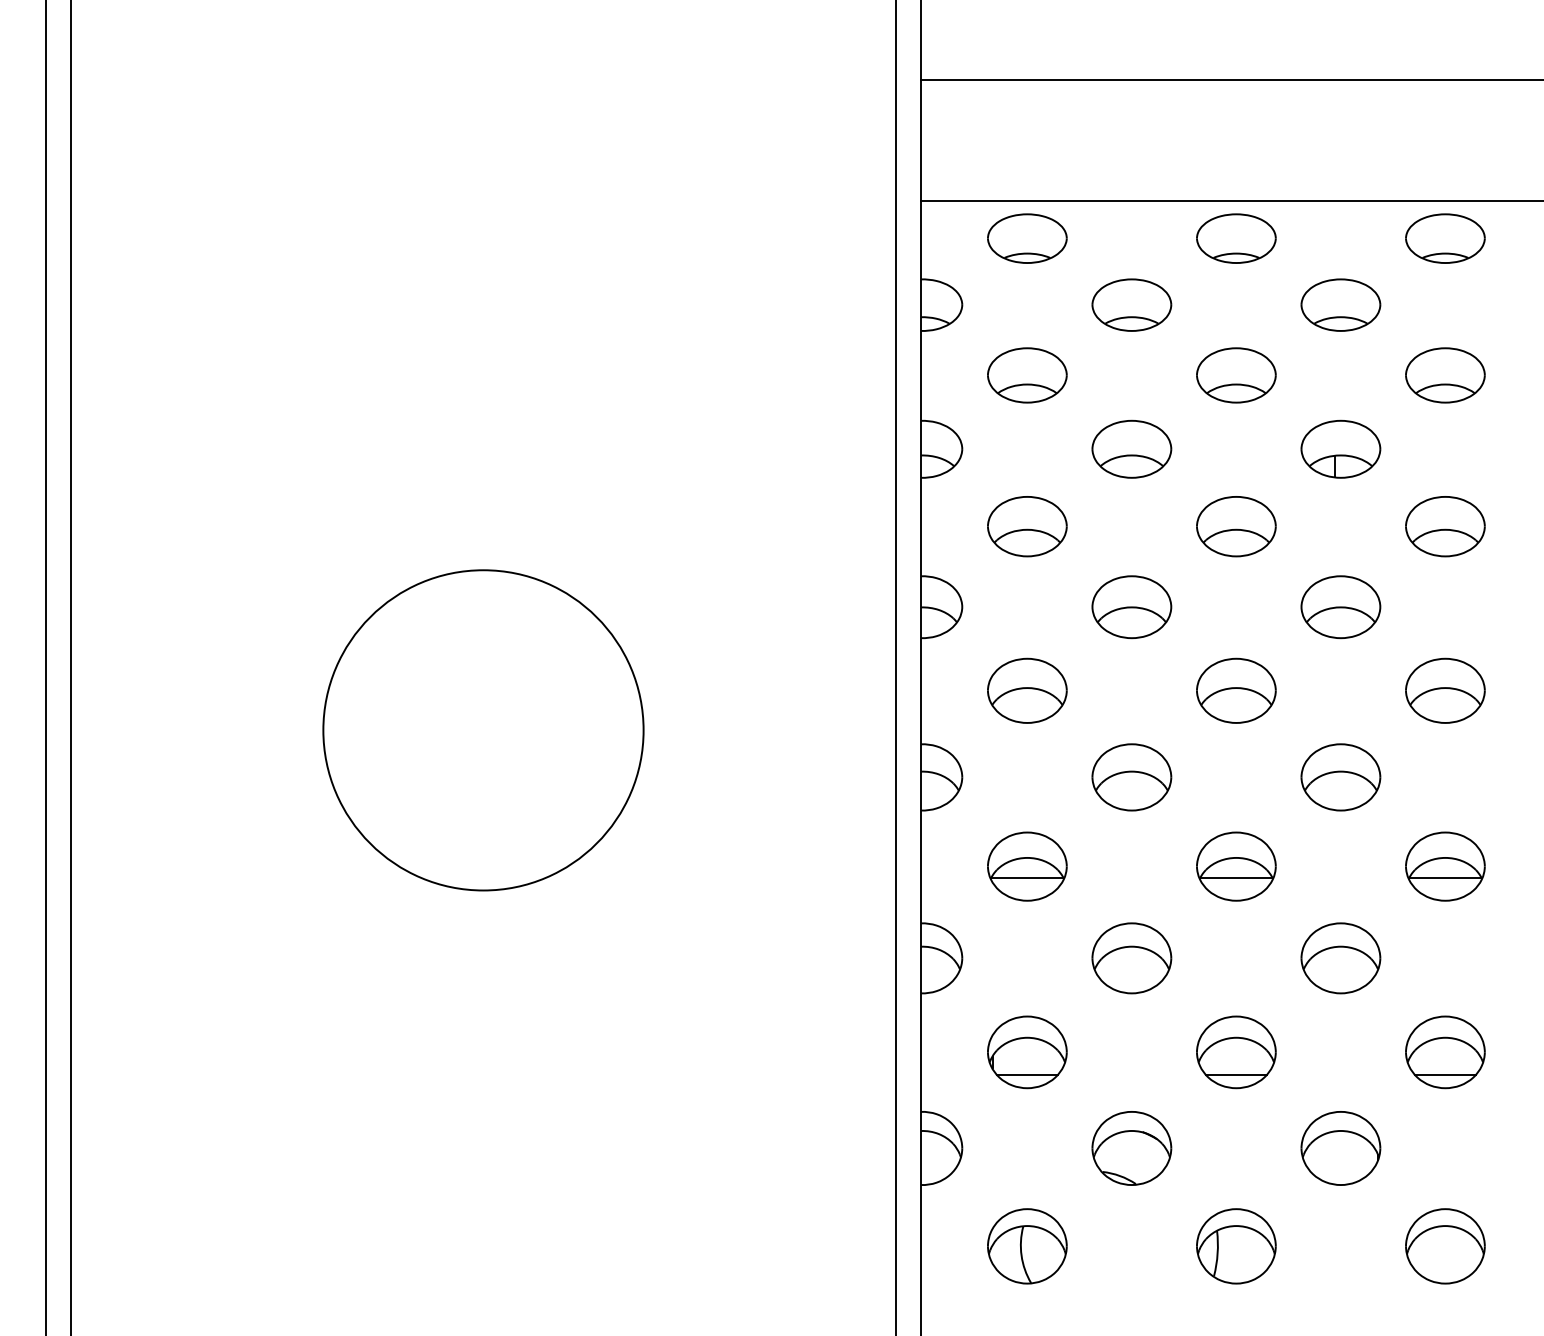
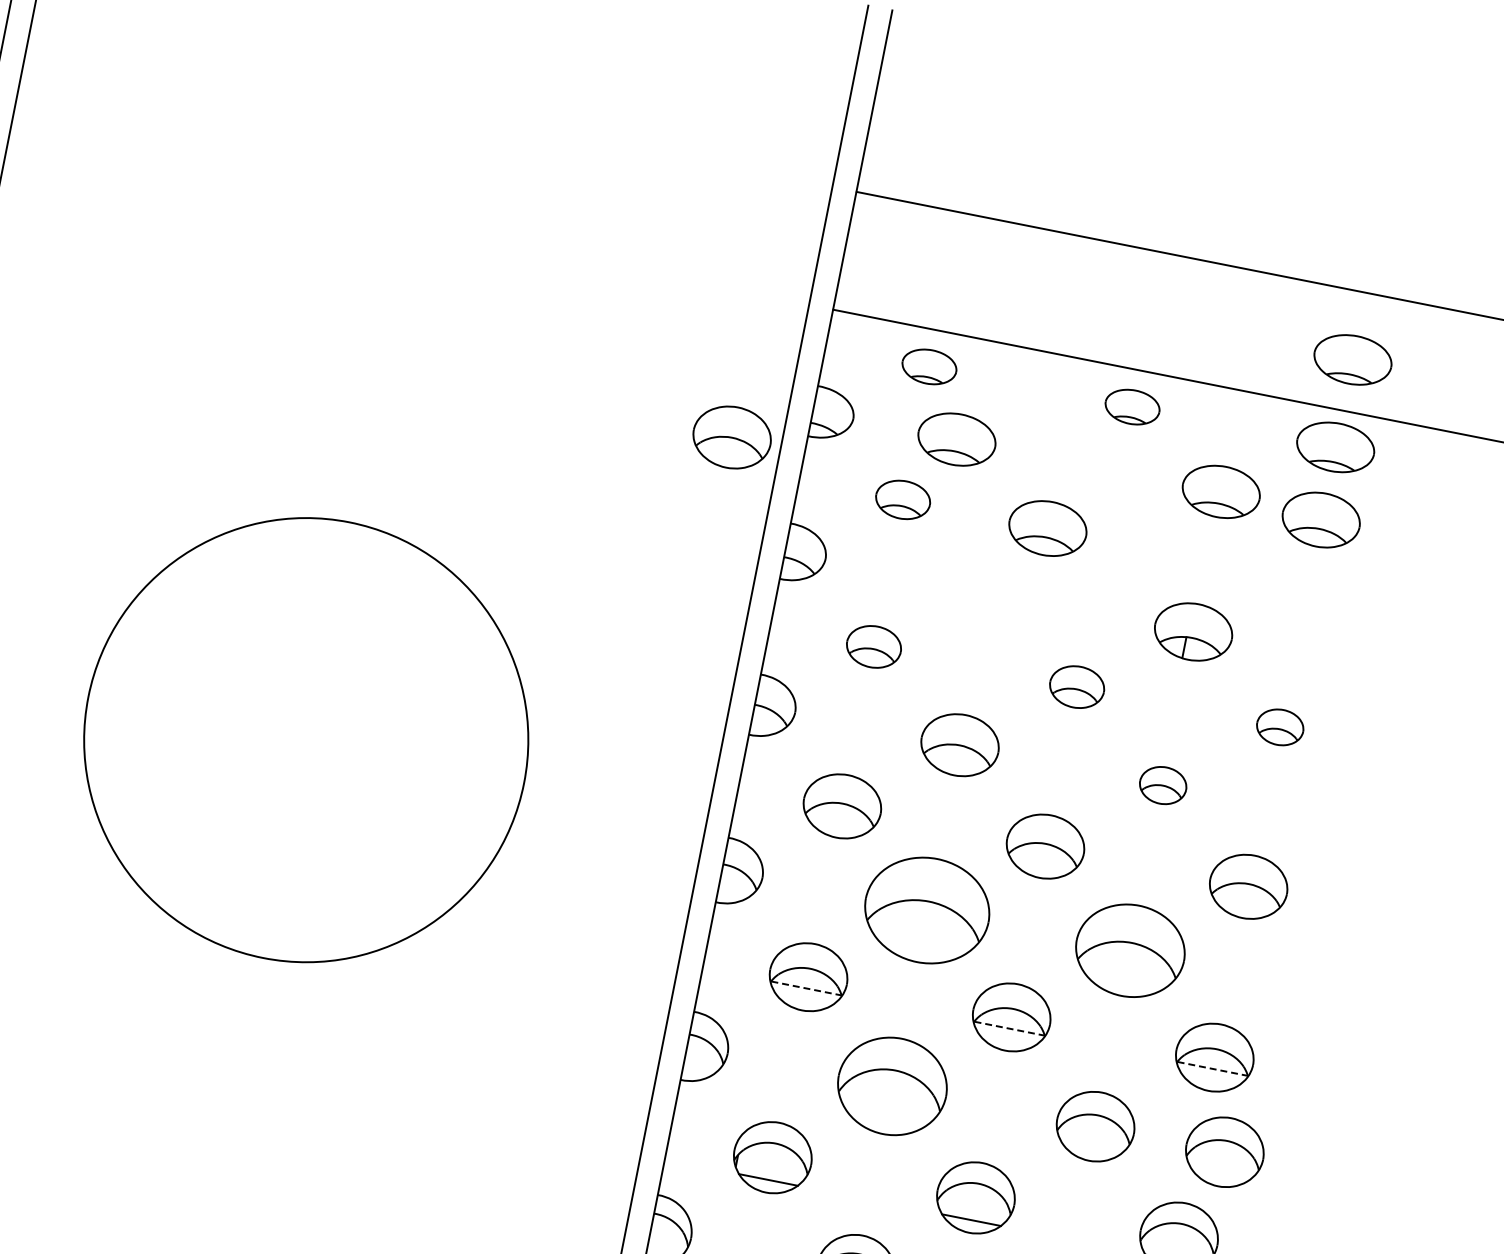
part: (1445, 148) -> (1353, 359), added
part: (1027, 238) -> (929, 366), size x0.7
part: (1236, 238) -> (1132, 407), size x0.7
part: (1131, 304) -> (956, 438), moved
part: (845, 347) -> (731, 437), added
part: (1027, 375) -> (903, 499), size x0.7
part: (1236, 375) -> (1047, 528), moved
part: (1445, 375) -> (1321, 520), moved
part: (1131, 448) -> (990, 590), removed
part: (1027, 526) -> (874, 646), size x0.7
part: (1236, 526) -> (1077, 686), size x0.7
part: (1445, 526) -> (1280, 727), size x0.6
part: (1340, 607) -> (1162, 785), size x0.6
circle: (483, 730) -> (306, 740), size x1.4
part: (1131, 777) -> (926, 910), size x1.6
part: (1340, 777) -> (1129, 950), size x1.4
line: (1027, 878) -> (806, 988), solid -> dashed
line: (1236, 878) -> (1009, 1028), solid -> dashed
line: (1445, 878) -> (1212, 1069), solid -> dashed
part: (1131, 958) -> (892, 1086), size x1.4
part: (1473, 958) -> (1224, 1152), added

